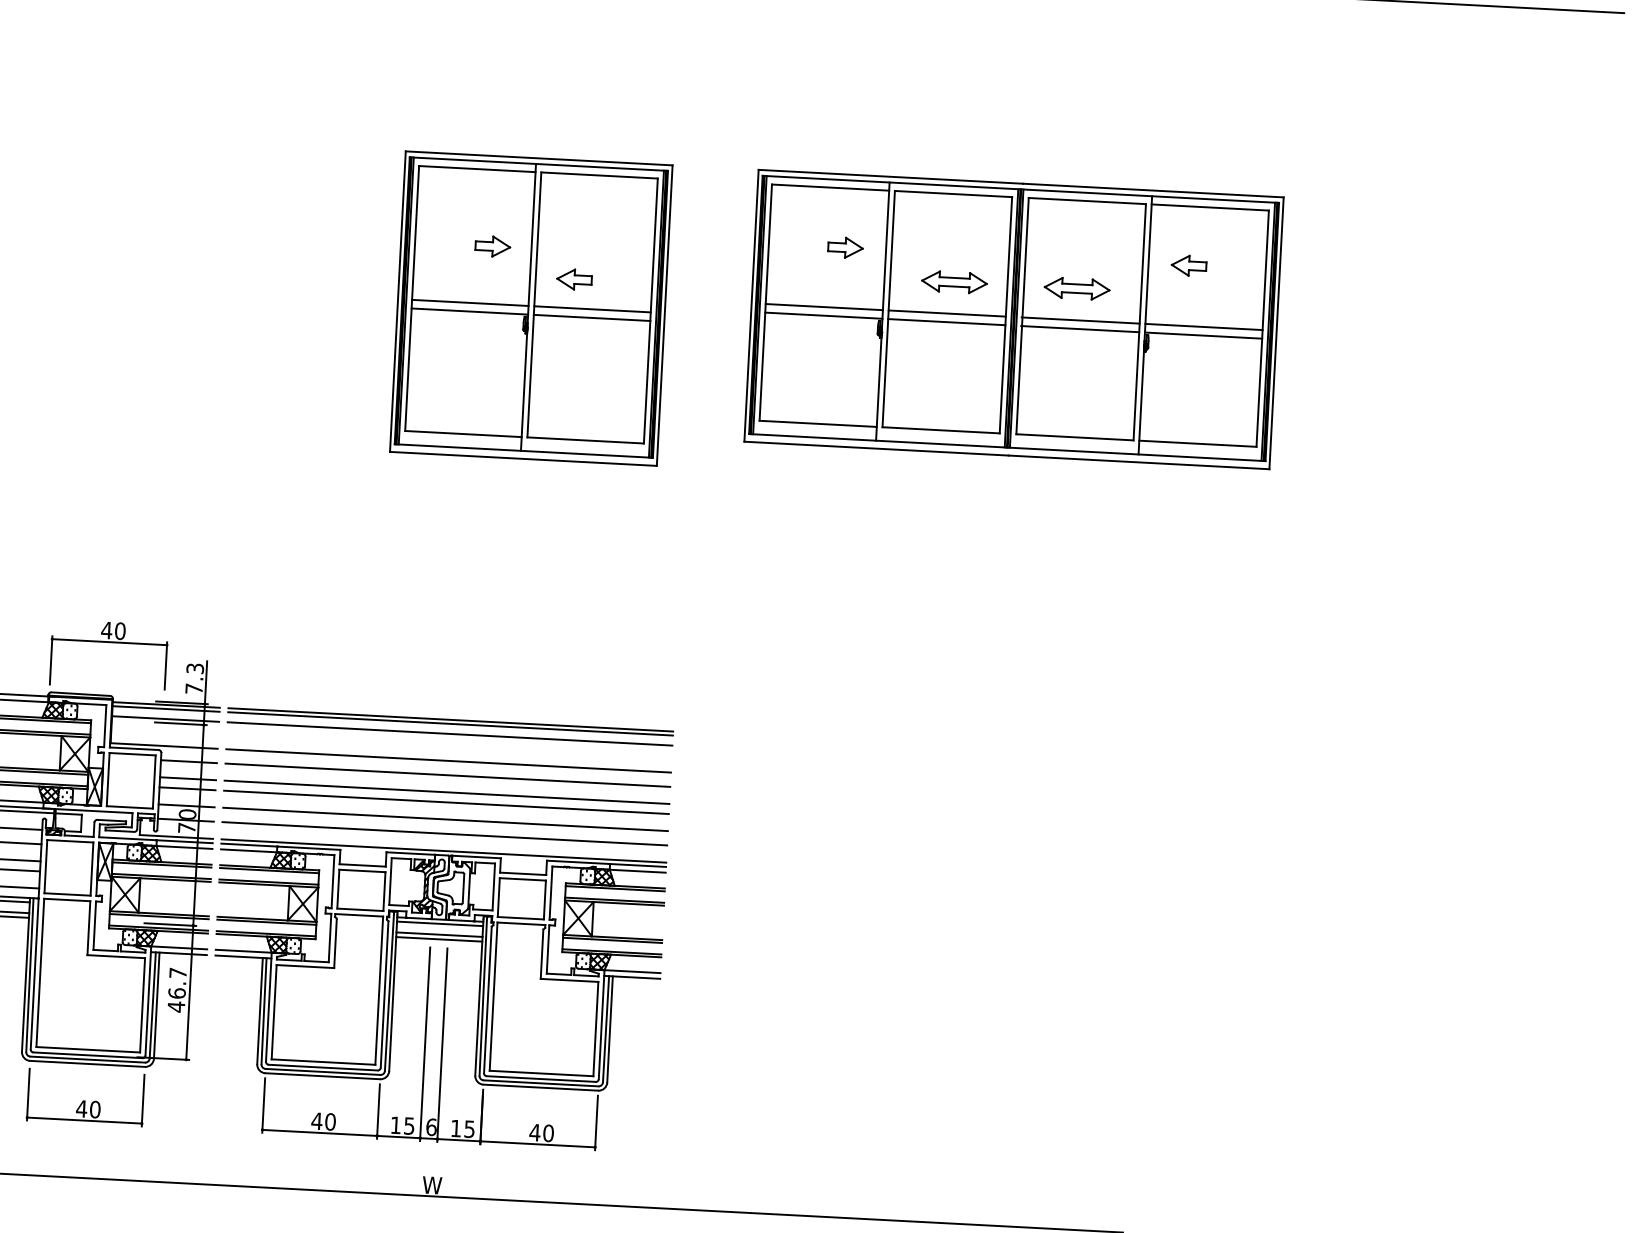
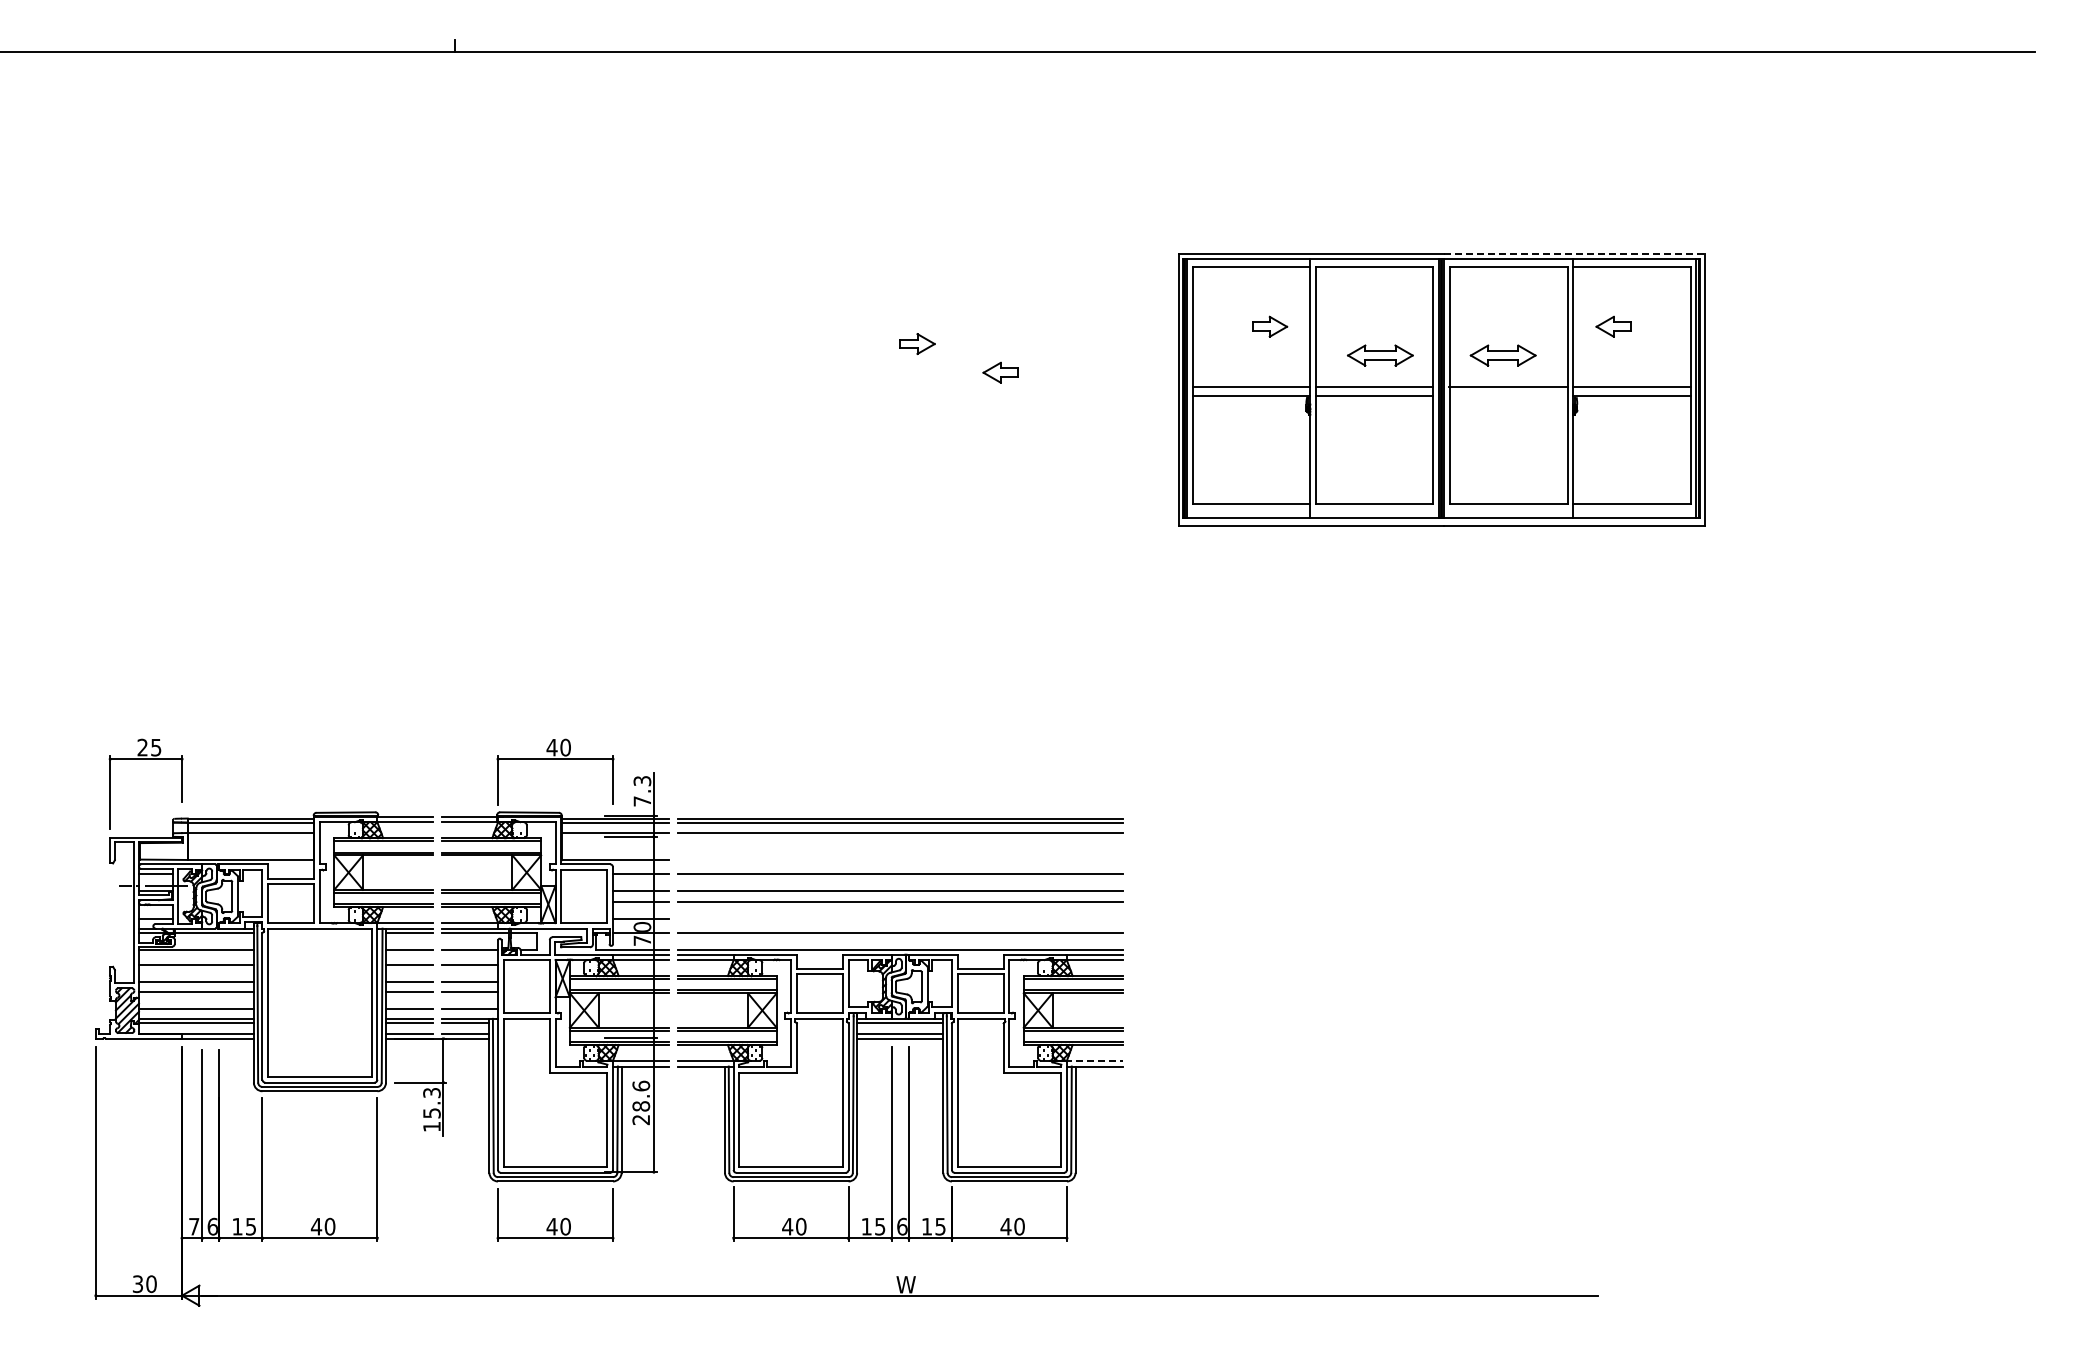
line: (1153, 190) -> (1574, 253), solid -> dashed
part: (531, 308) -> (959, 403), removed
line: (1080, 328) -> (1508, 395), removed
line: (448, 760) -> (900, 859), removed
line: (444, 819) -> (899, 918), removed
line: (632, 971) -> (1094, 1060), solid -> dashed
text: (177, 989) -> (641, 1102), 46.7 -> 28.6

